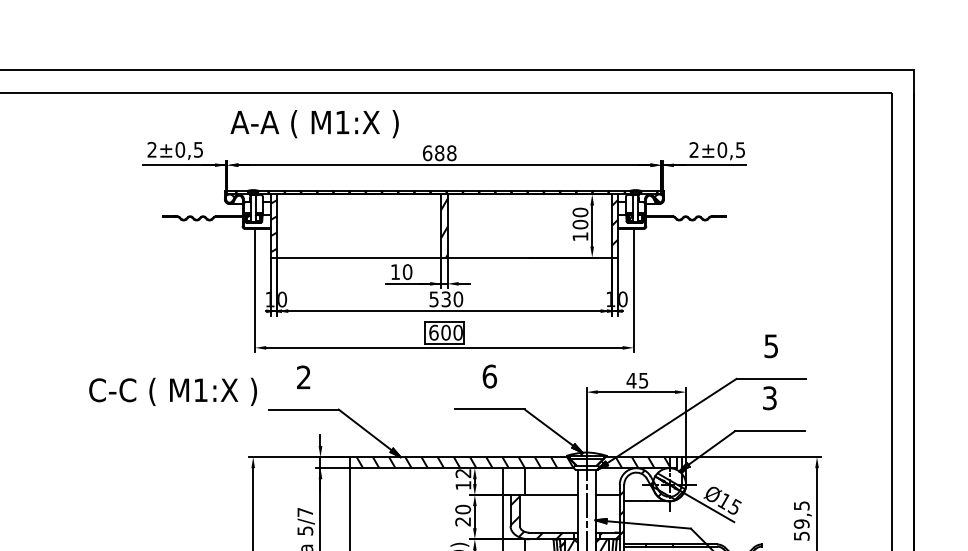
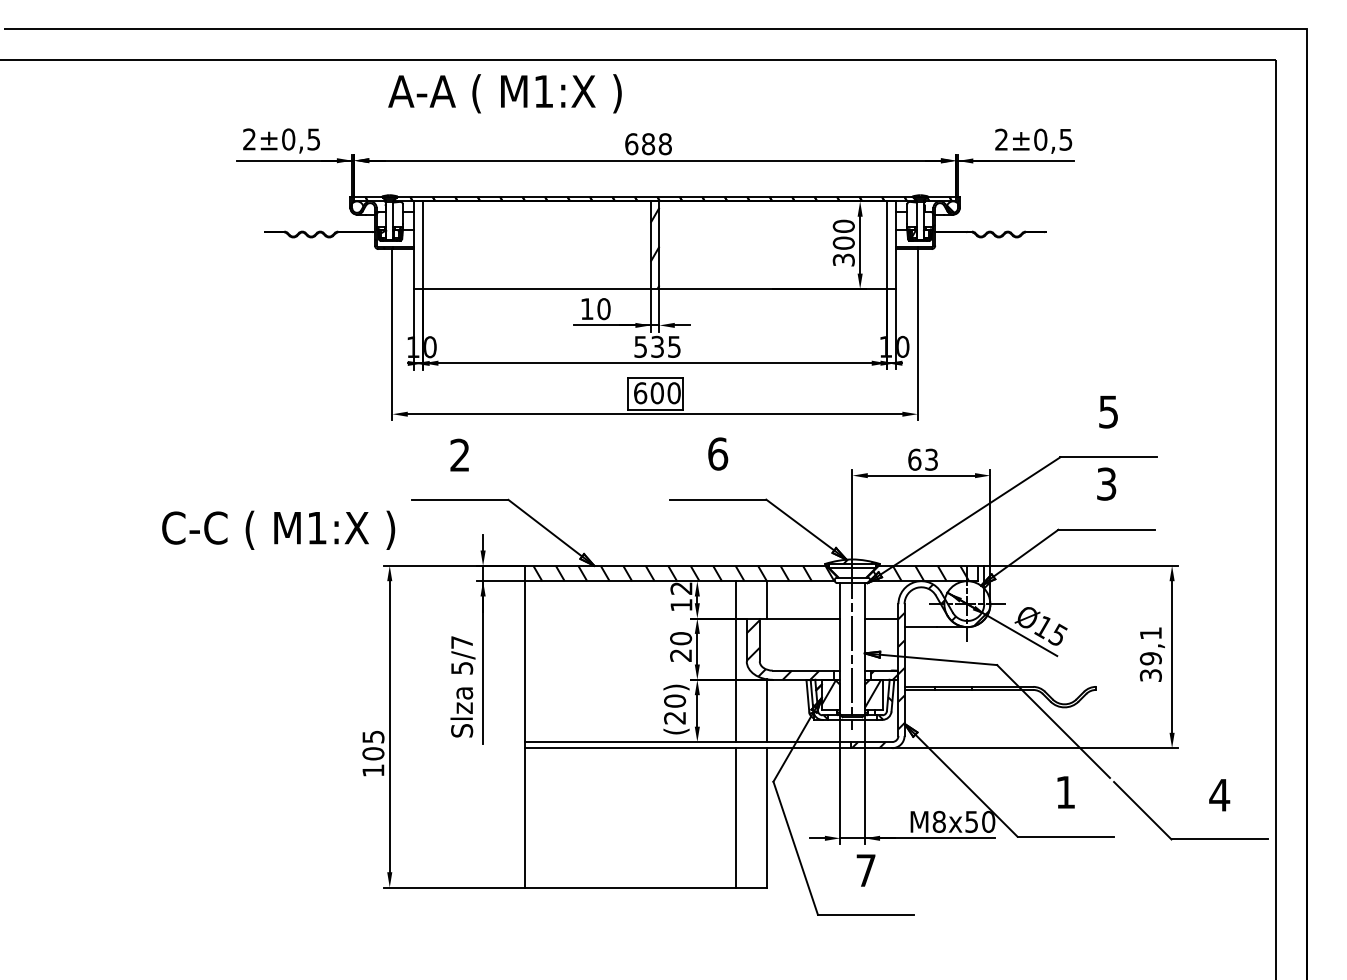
text: (314, 123) -> (504, 93), moved
hatch: (614, 222) -> (891, 240), removed
hatch: (273, 226) -> (418, 245), removed
text: (580, 236) -> (843, 259), 100 -> 300
text: (458, 299) -> (674, 346), 530 -> 535
text: (637, 380) -> (922, 459), 45 -> 63
text: (173, 391) -> (278, 529), moved
hatch: (668, 486) -> (966, 606), removed
text: (801, 521) -> (1150, 654), 59,5 -> 39,1

